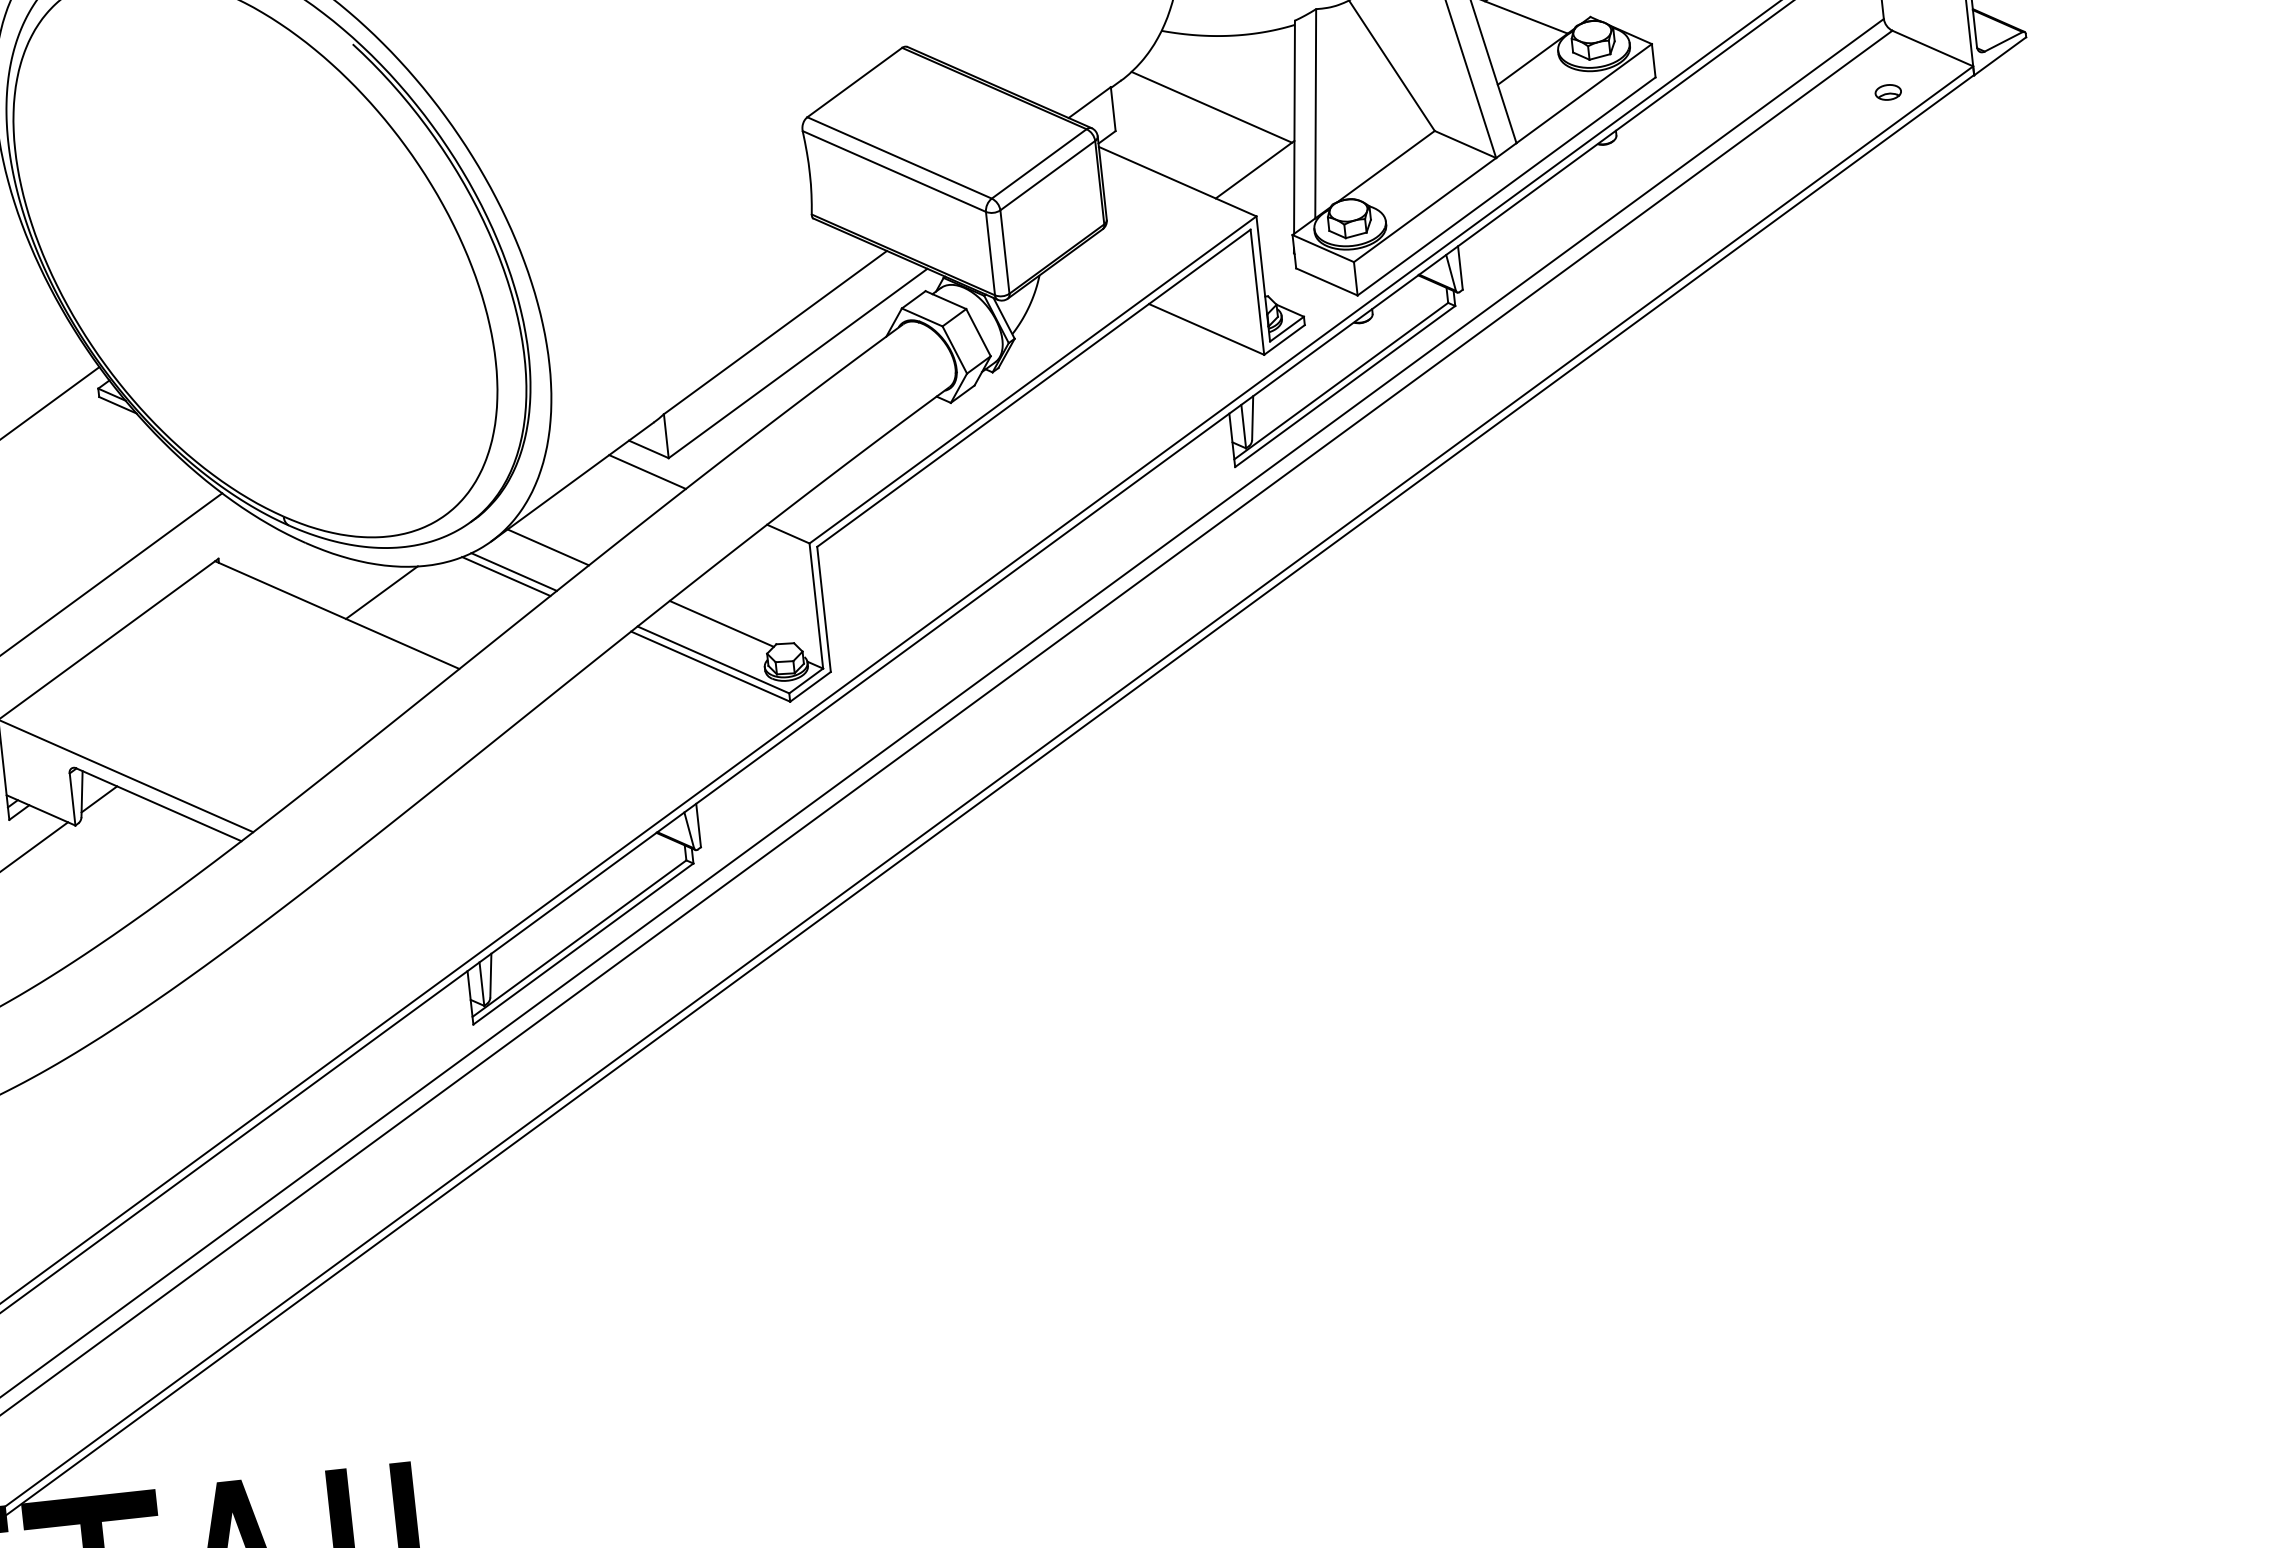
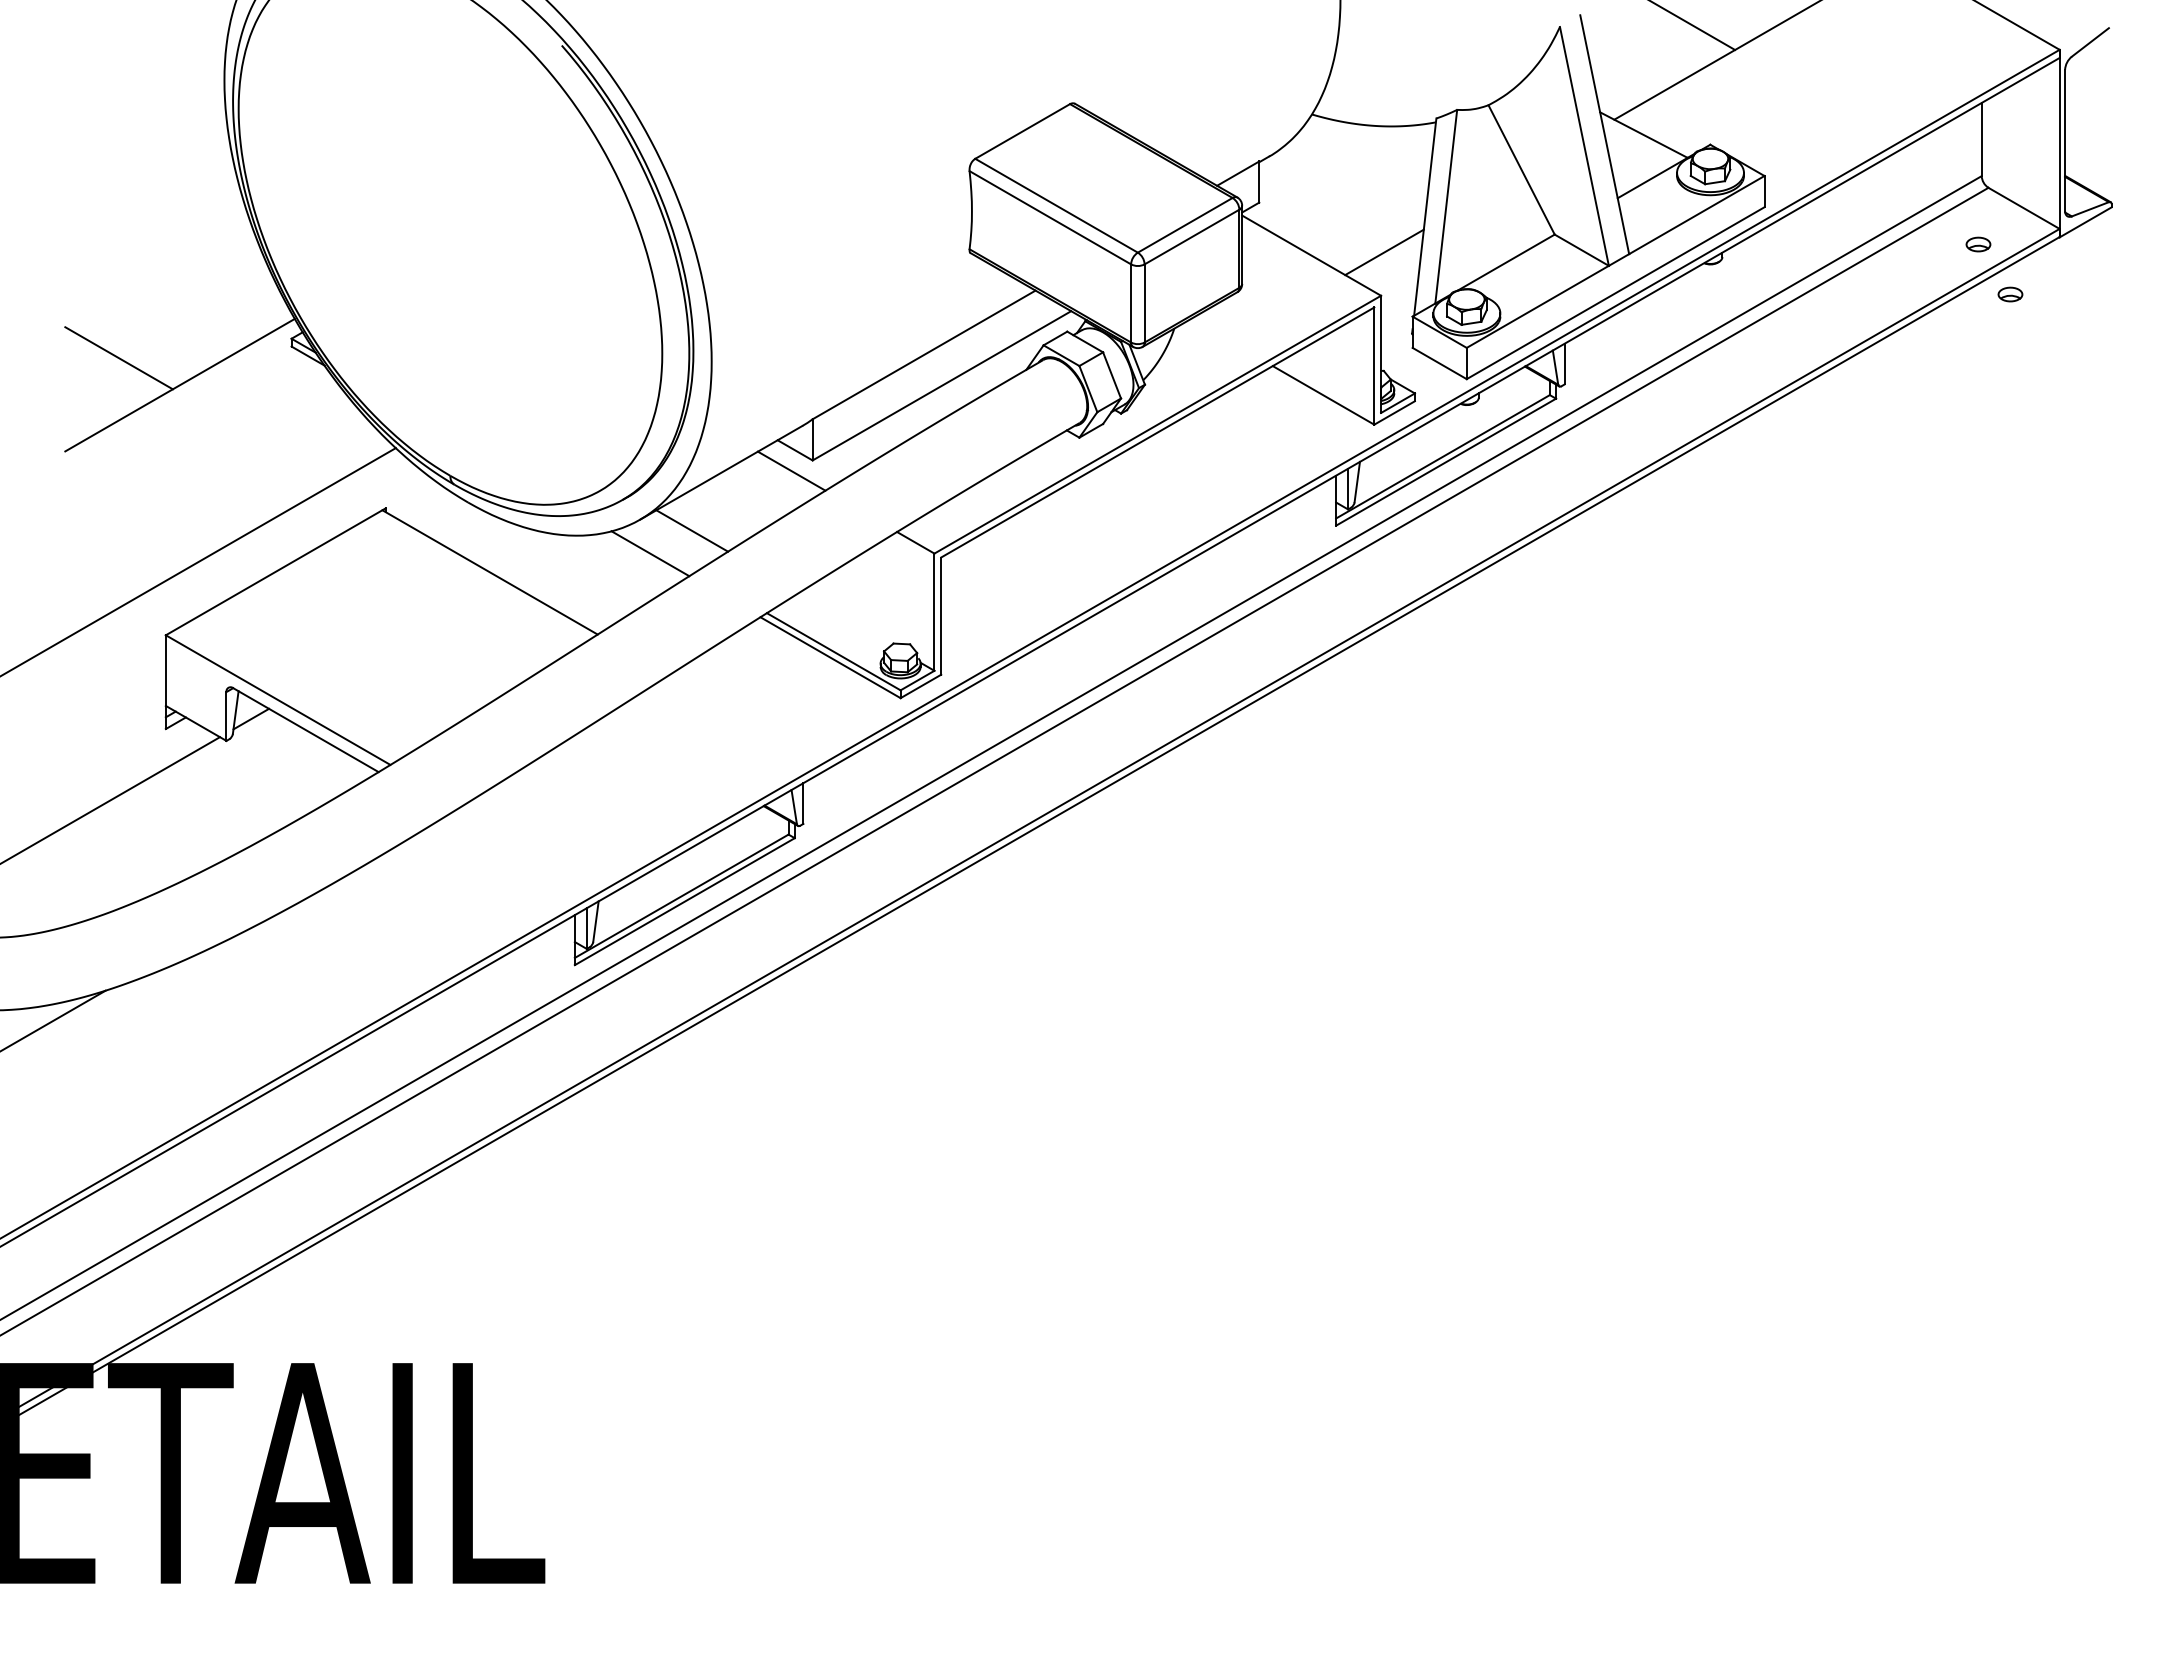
line: (1211, 107) -> (1350, 190), removed
part: (1928, 142) -> (2010, 294), added
line: (513, 572) -> (657, 550), removed
line: (381, 592) -> (533, 555), removed
line: (722, 623) -> (845, 618), removed

